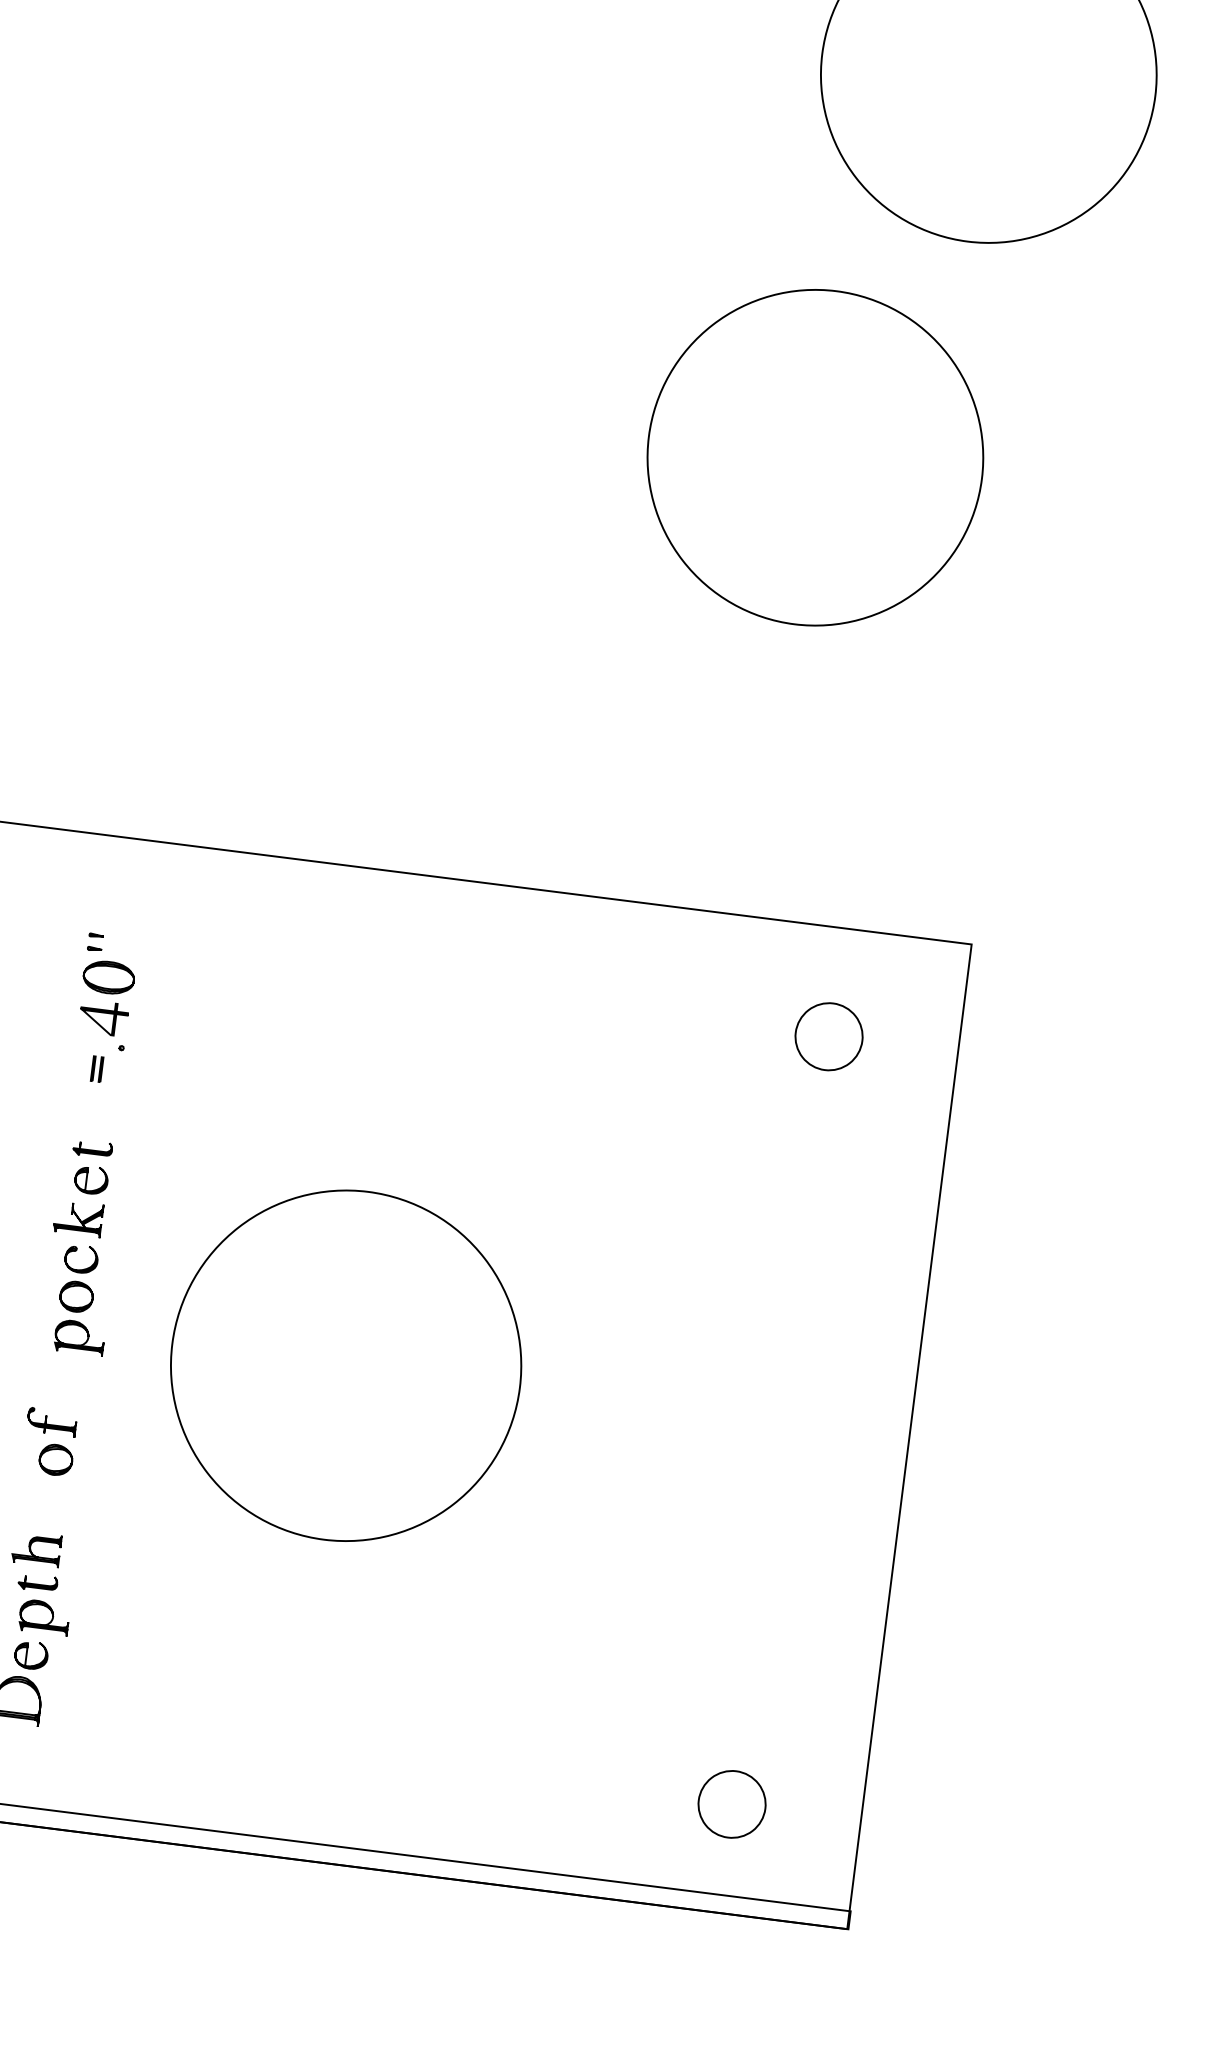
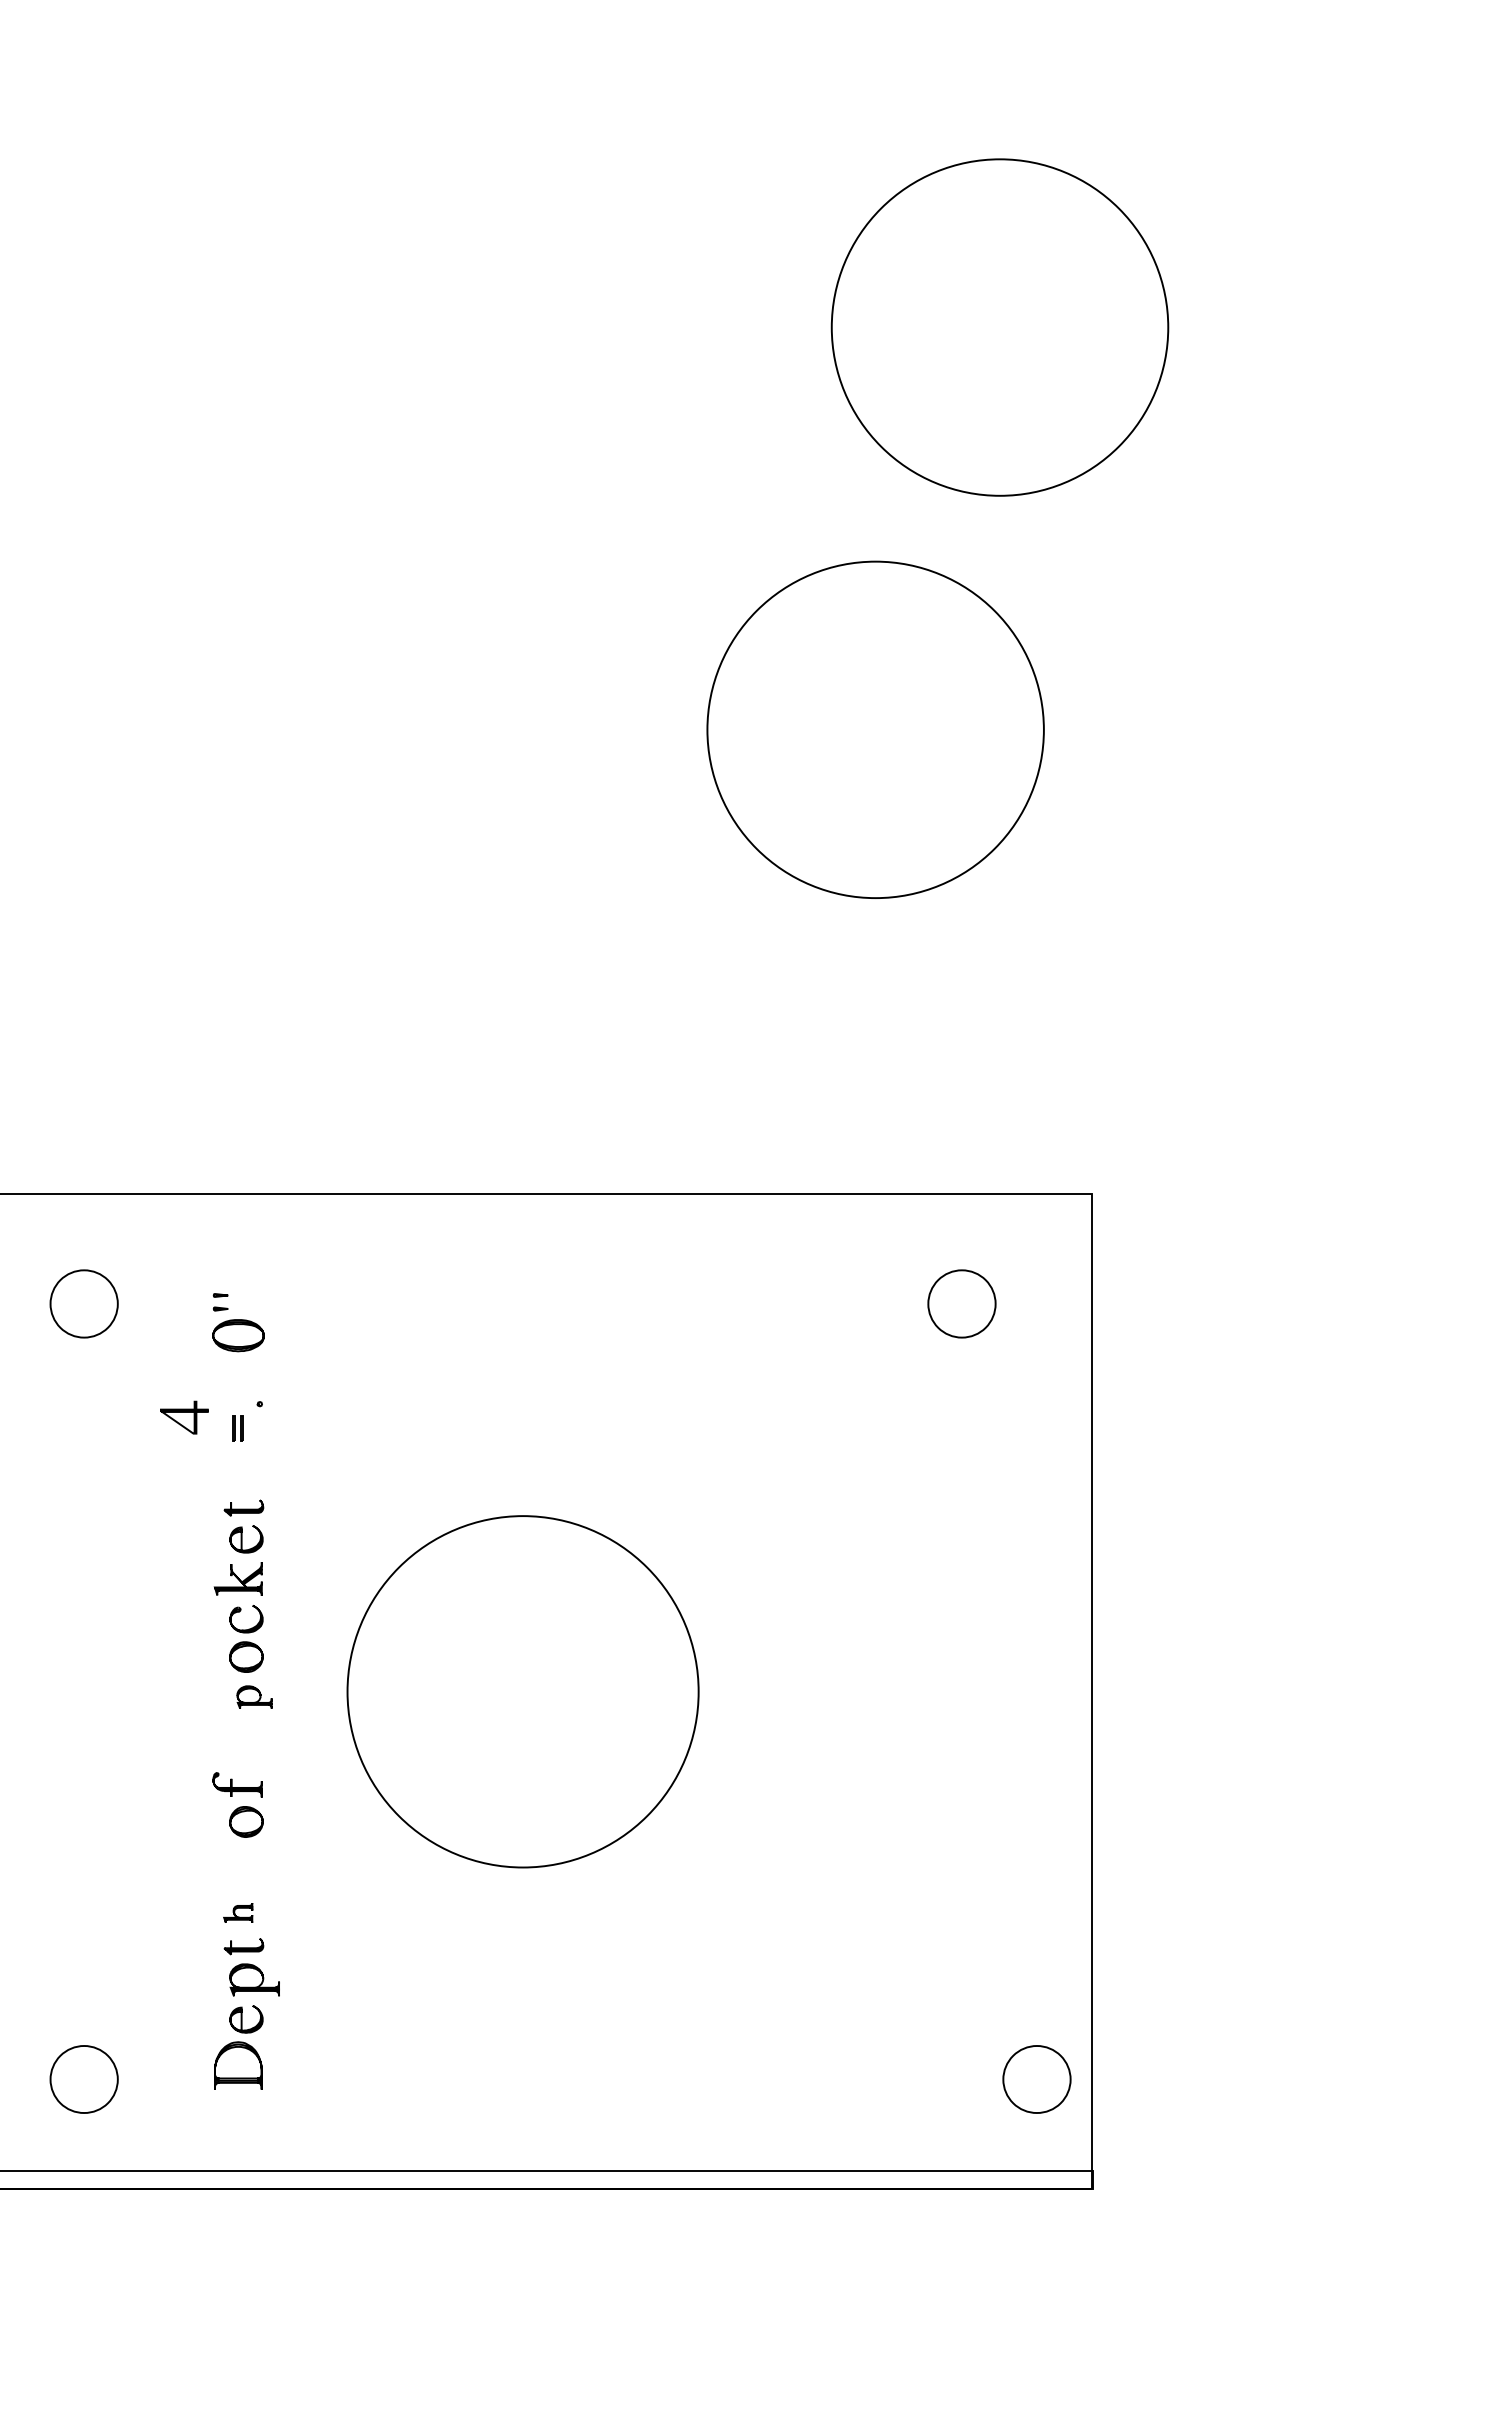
curve: (104, 1013) -> (184, 1412), moved
part: (79, 1336) -> (254, 1696), size x0.7
part: (35, 1548) -> (237, 1912), size x0.6
part: (731, 1804) -> (1036, 2079), moved

